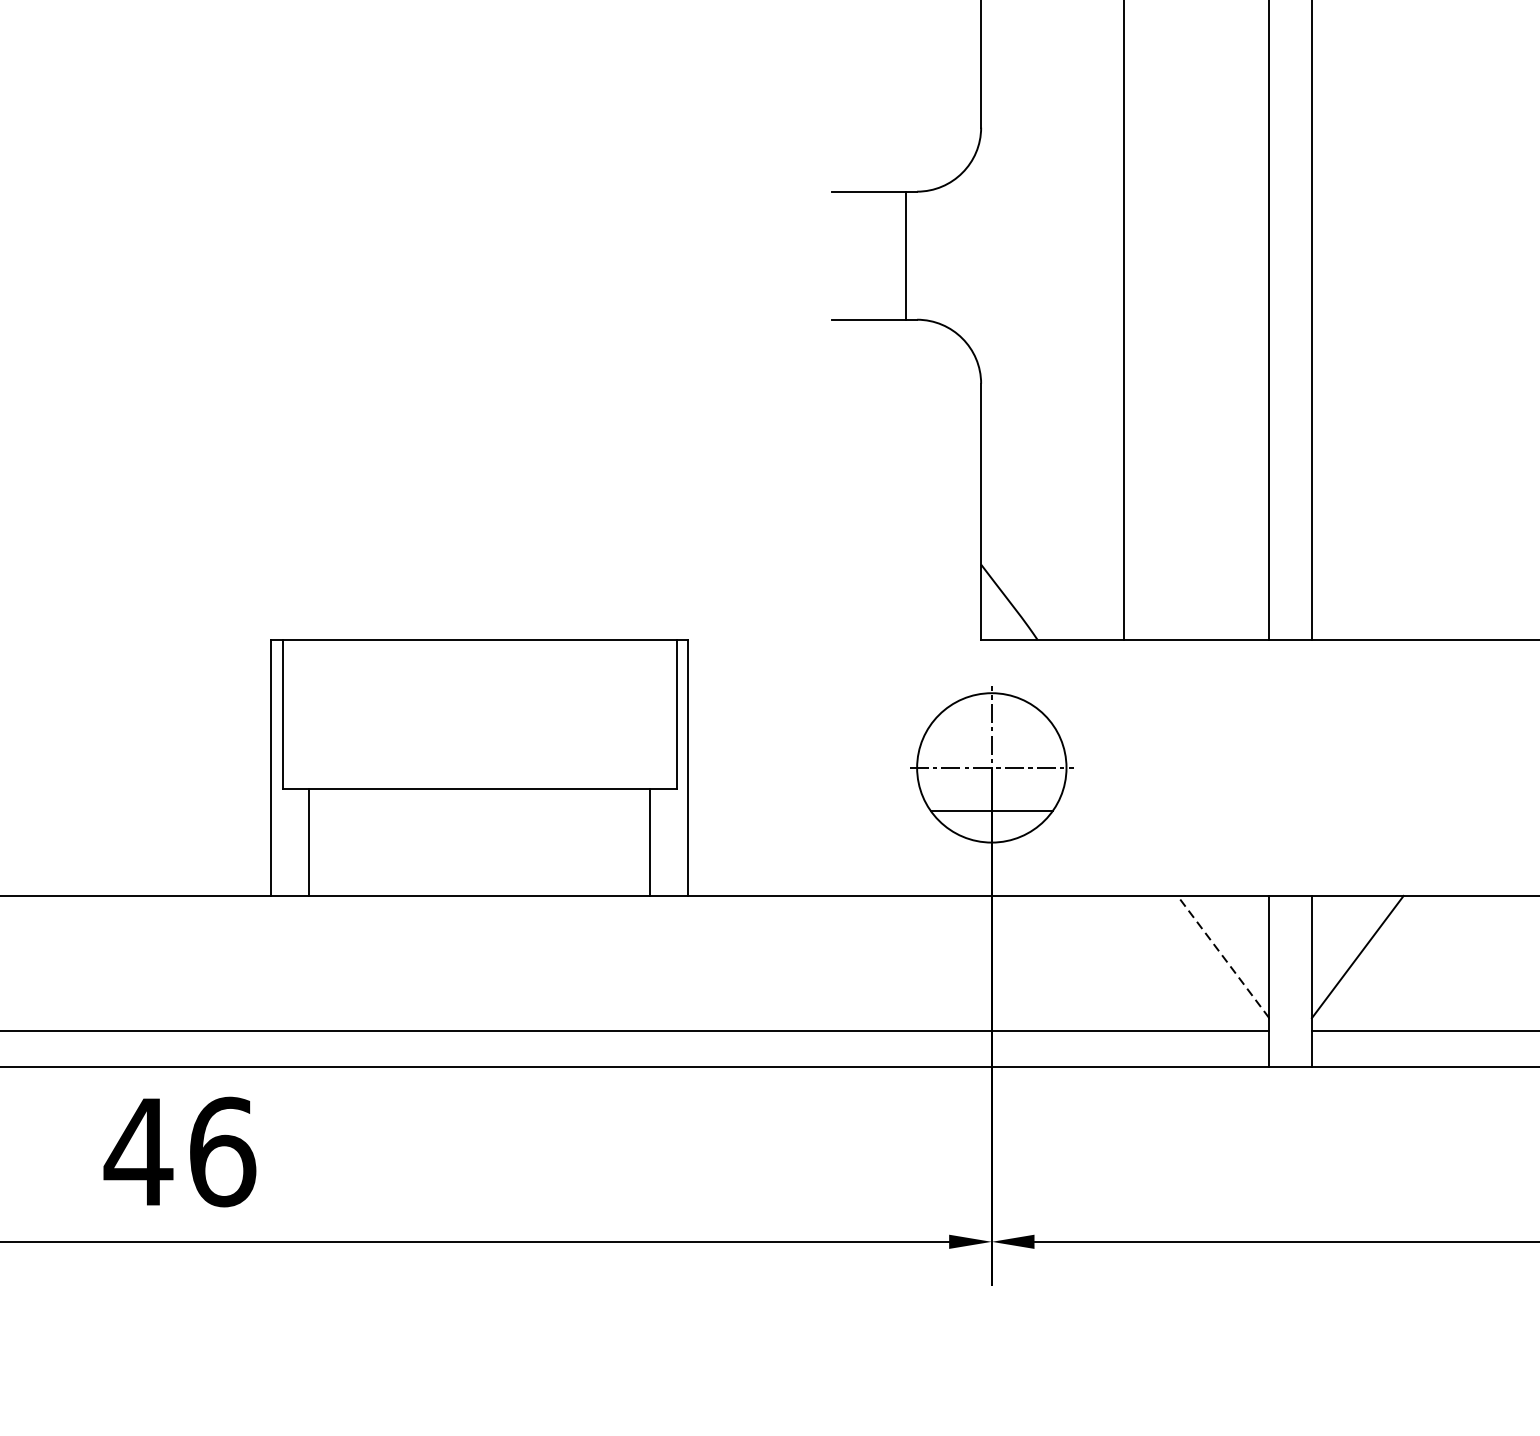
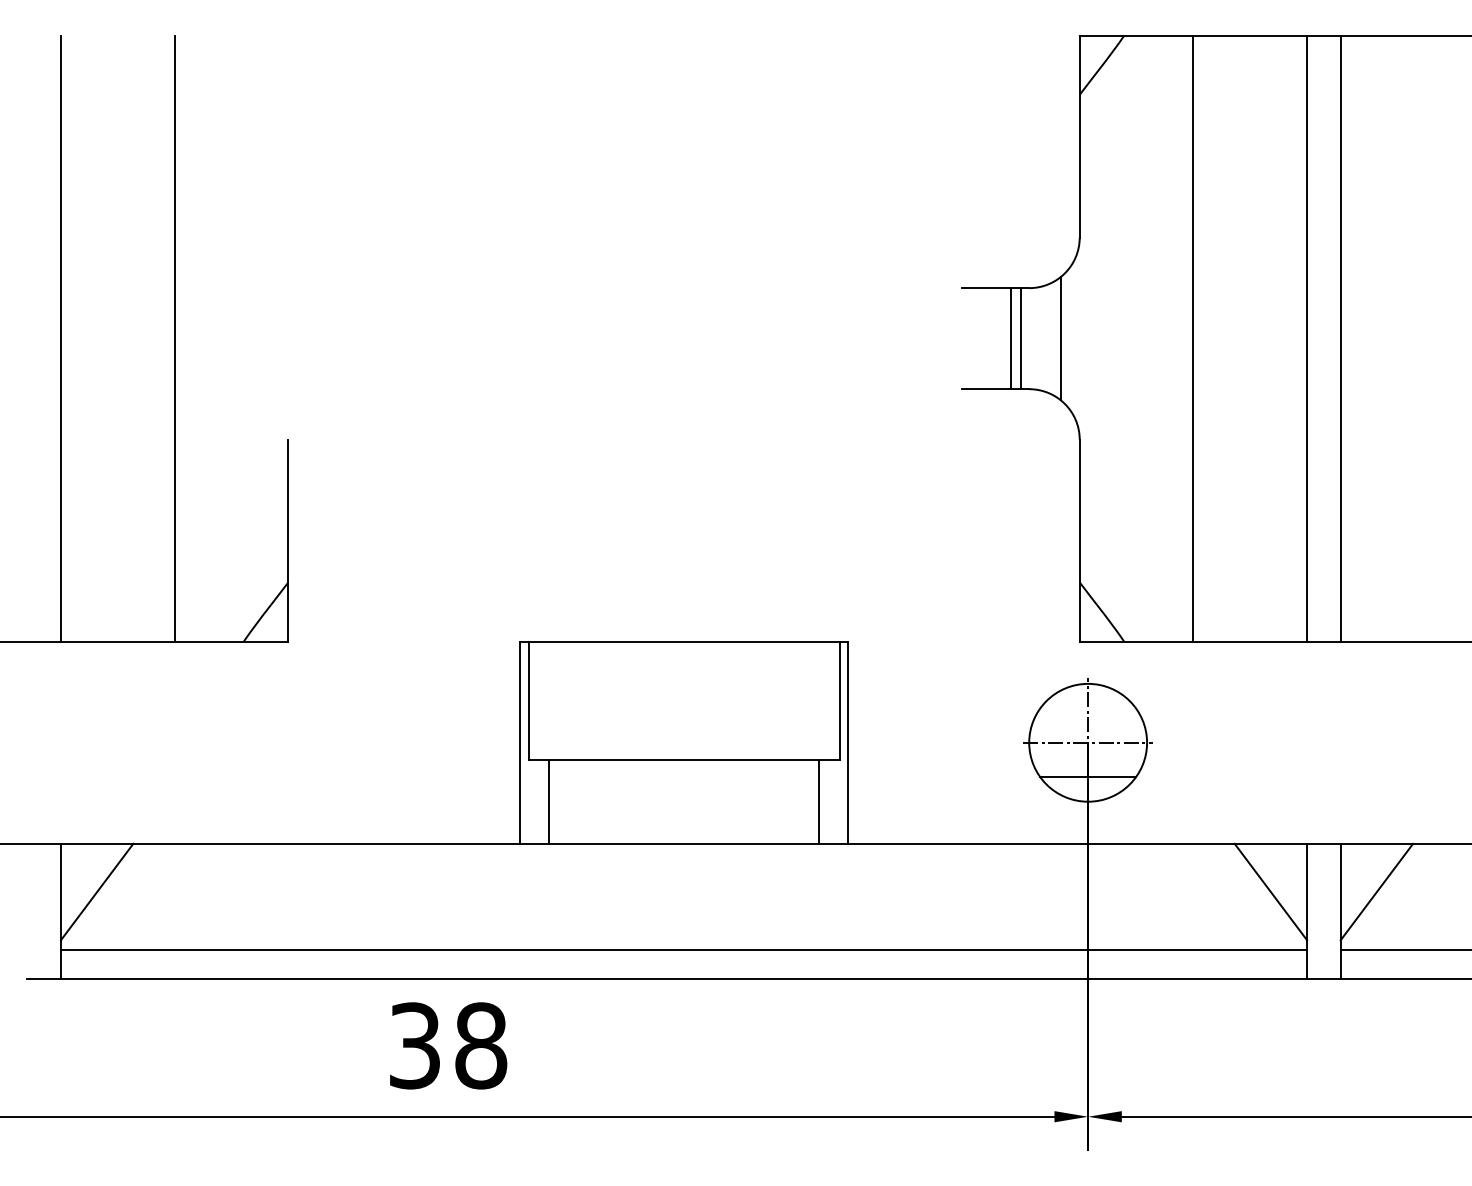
line: (893, 255) -> (1010, 338), added
line: (956, 255) -> (1060, 338), added
line: (1222, 956) -> (1270, 891), dashed -> solid
text: (179, 1151) -> (447, 1045), 46 -> 38

